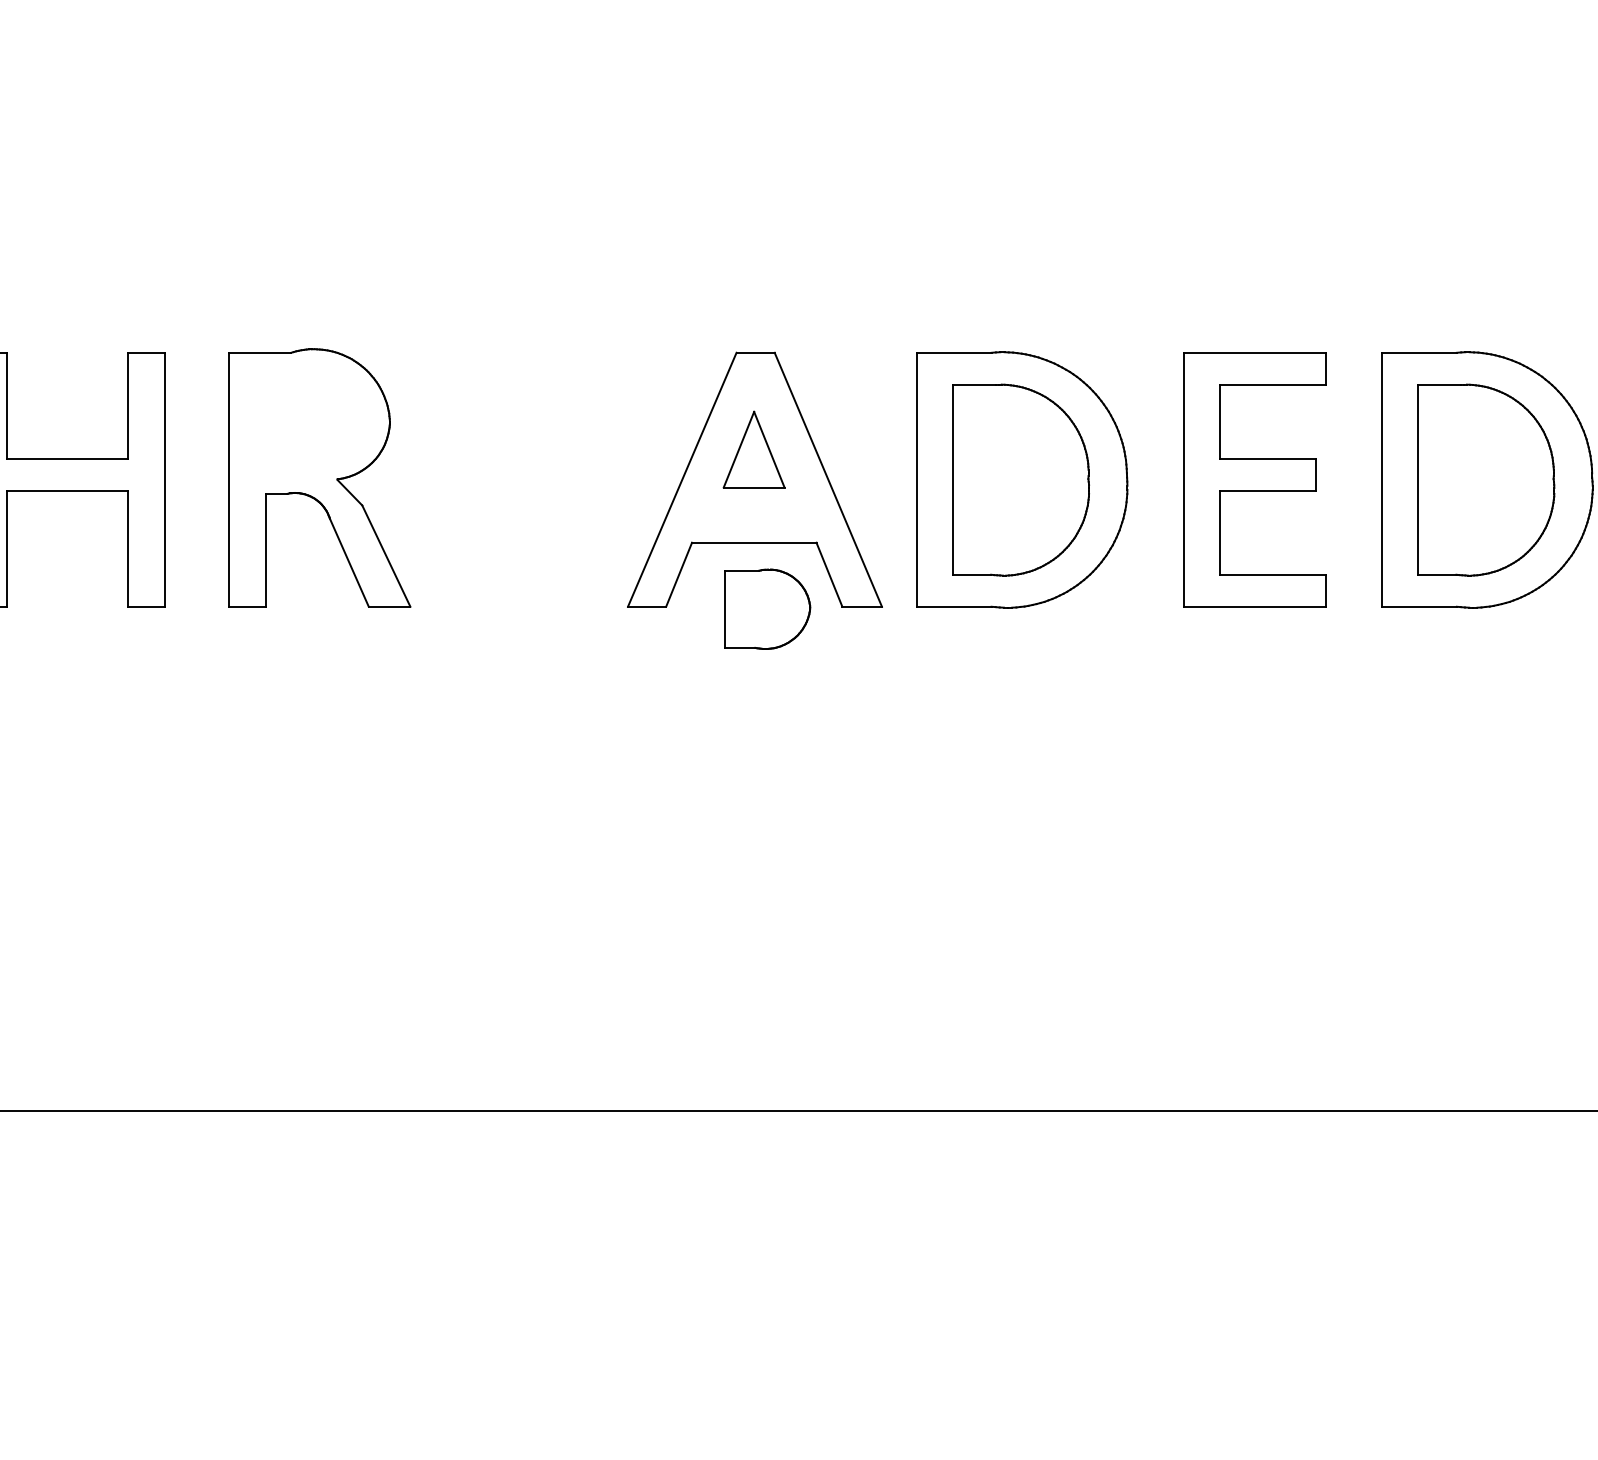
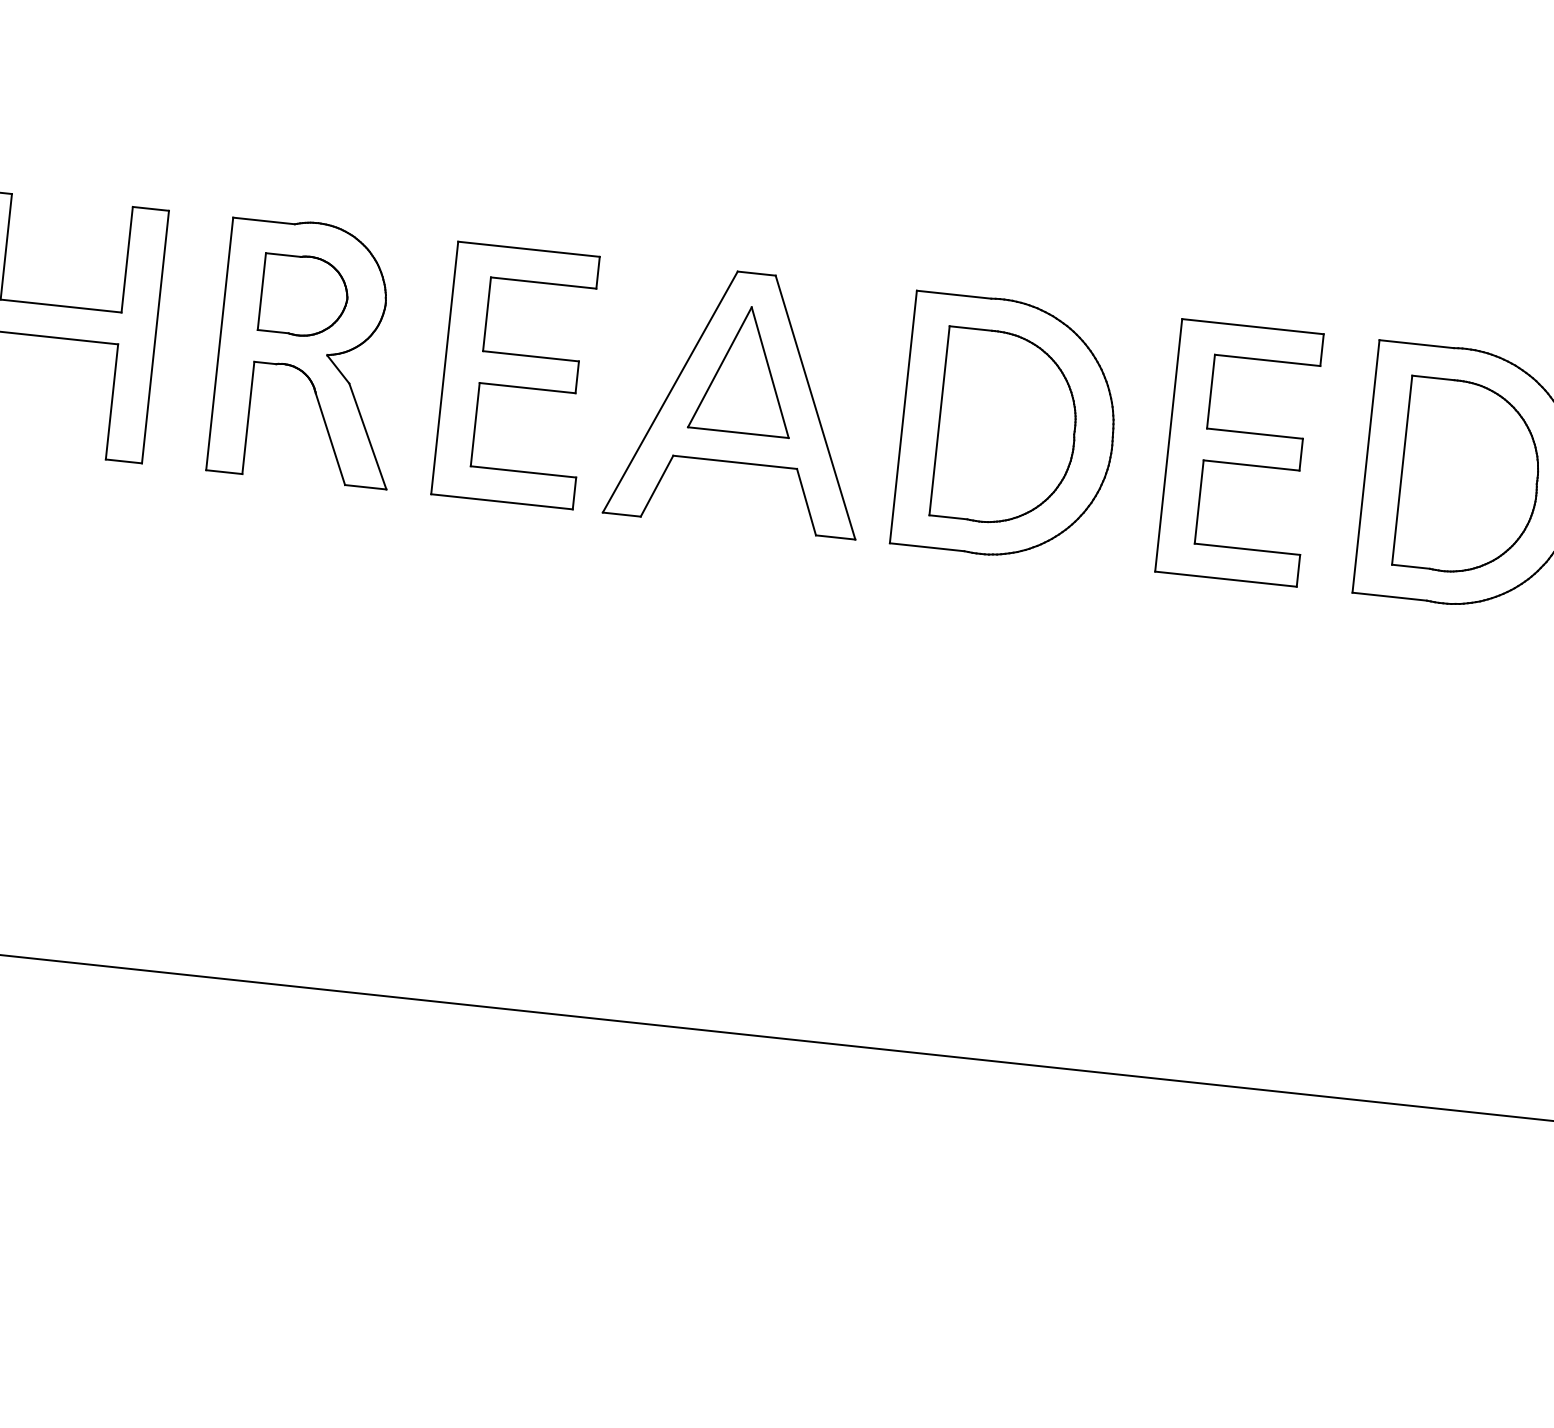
part: (753, 449) -> (744, 369), size x1.67
part: (526, 479) -> (515, 375), added
part: (767, 608) -> (304, 295), moved

